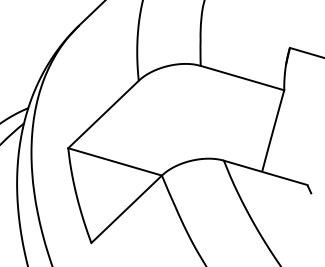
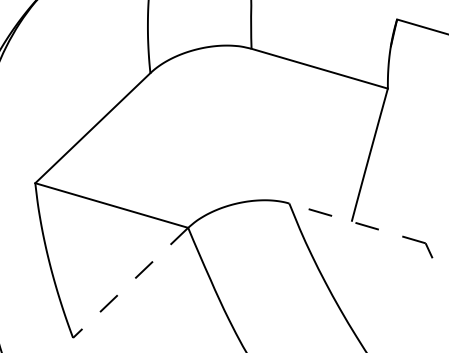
line: (265, 172) -> (357, 222), solid -> dashed
line: (126, 209) -> (130, 283), solid -> dashed

